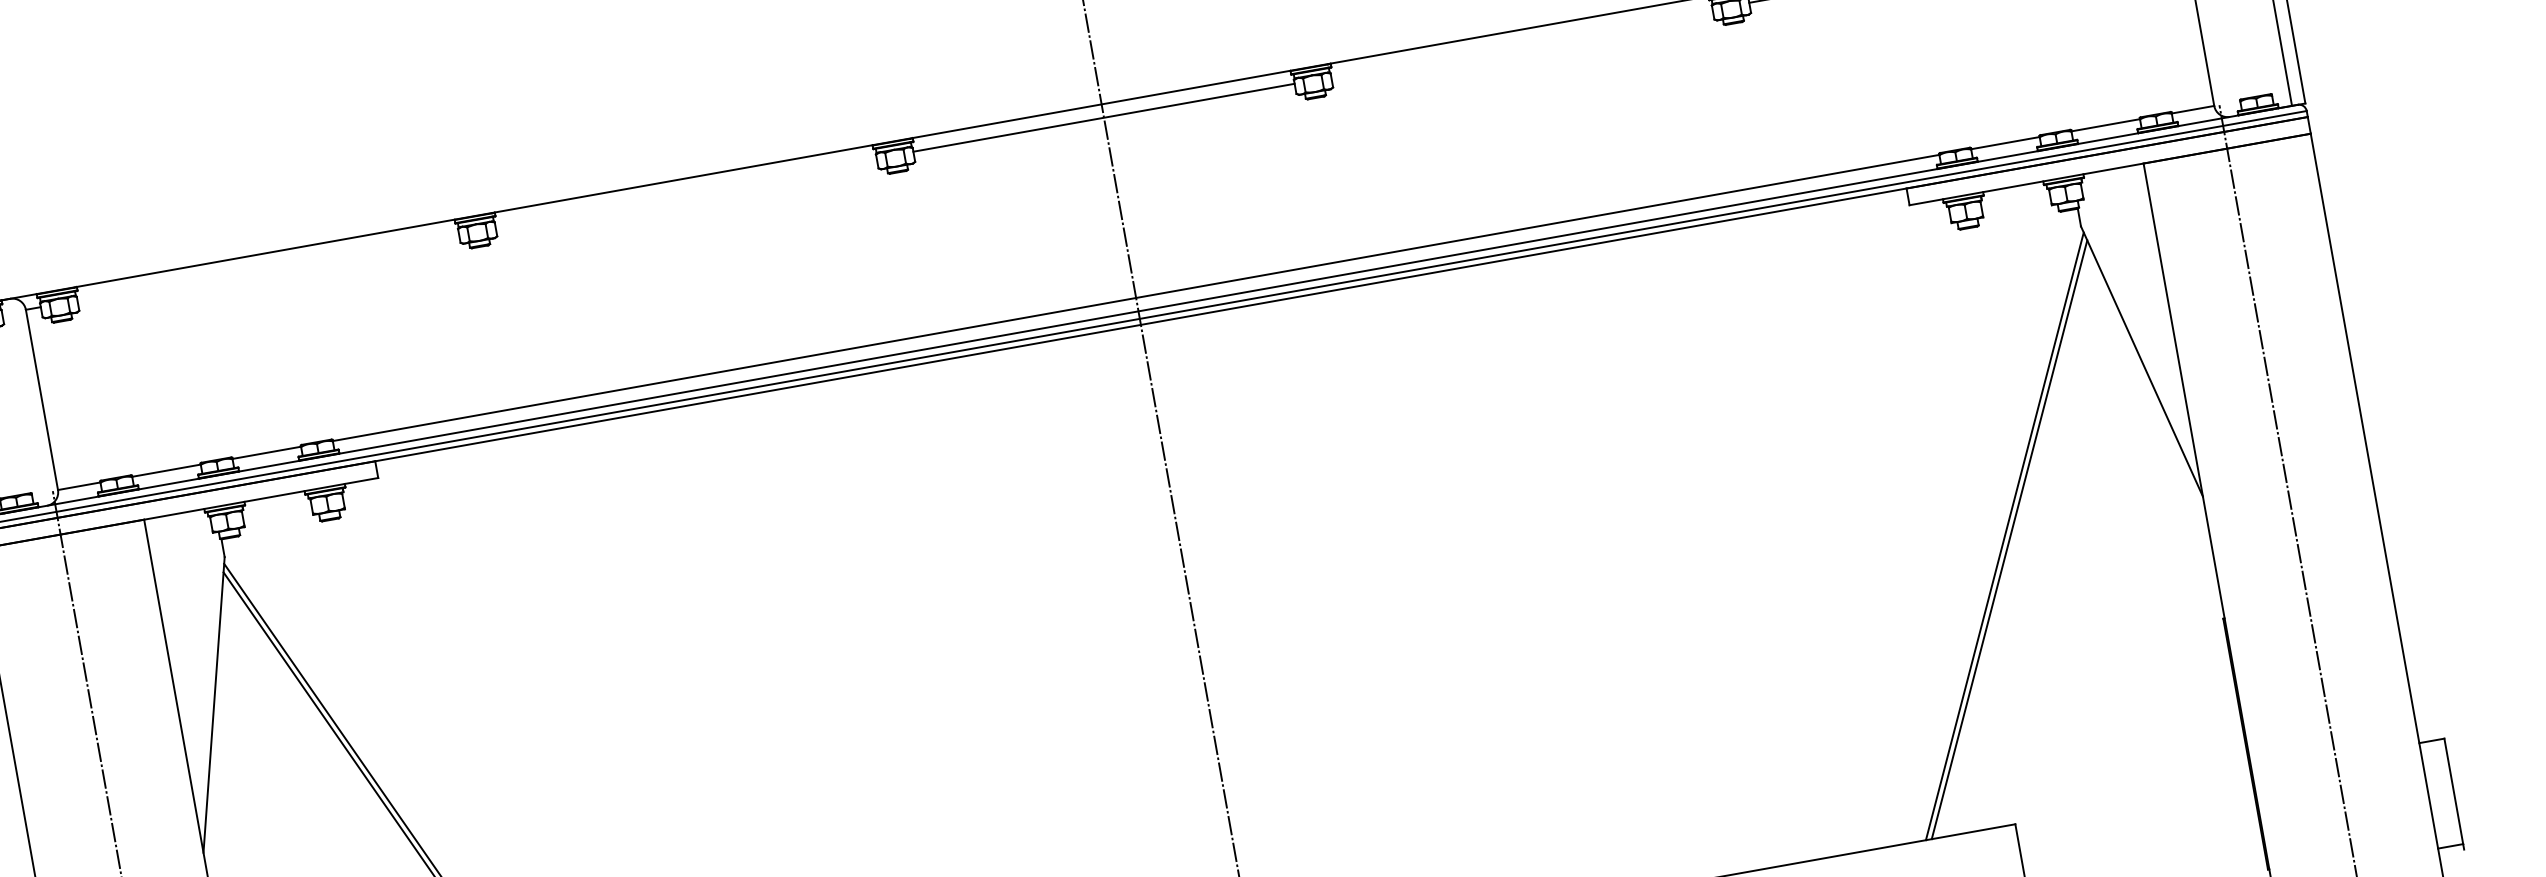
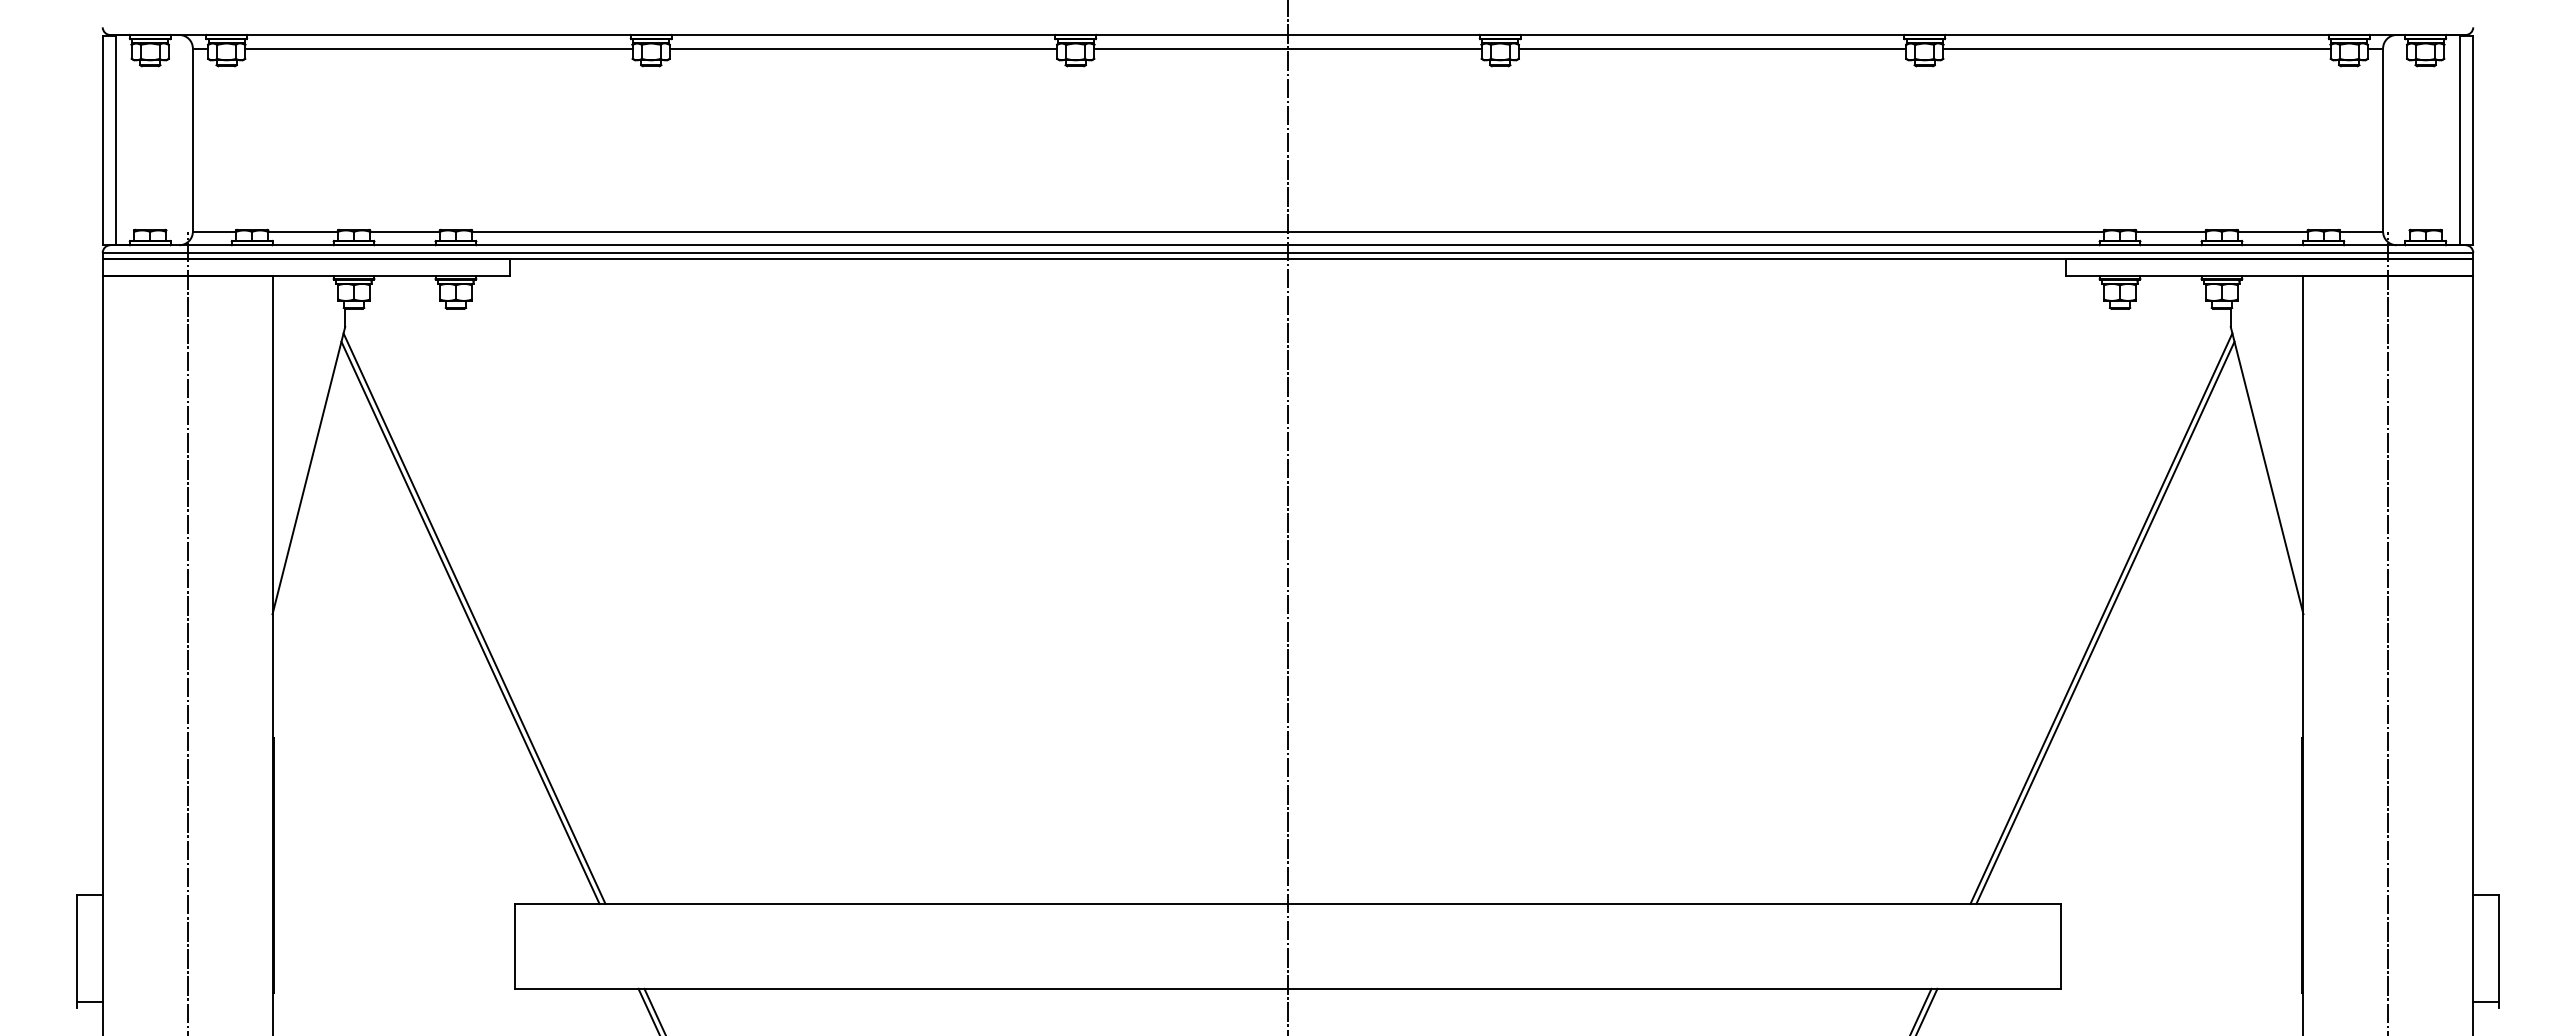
line: (1521, 43) -> (1712, 48), added
line: (686, 192) -> (863, 48), added
line: (267, 266) -> (438, 48), added

